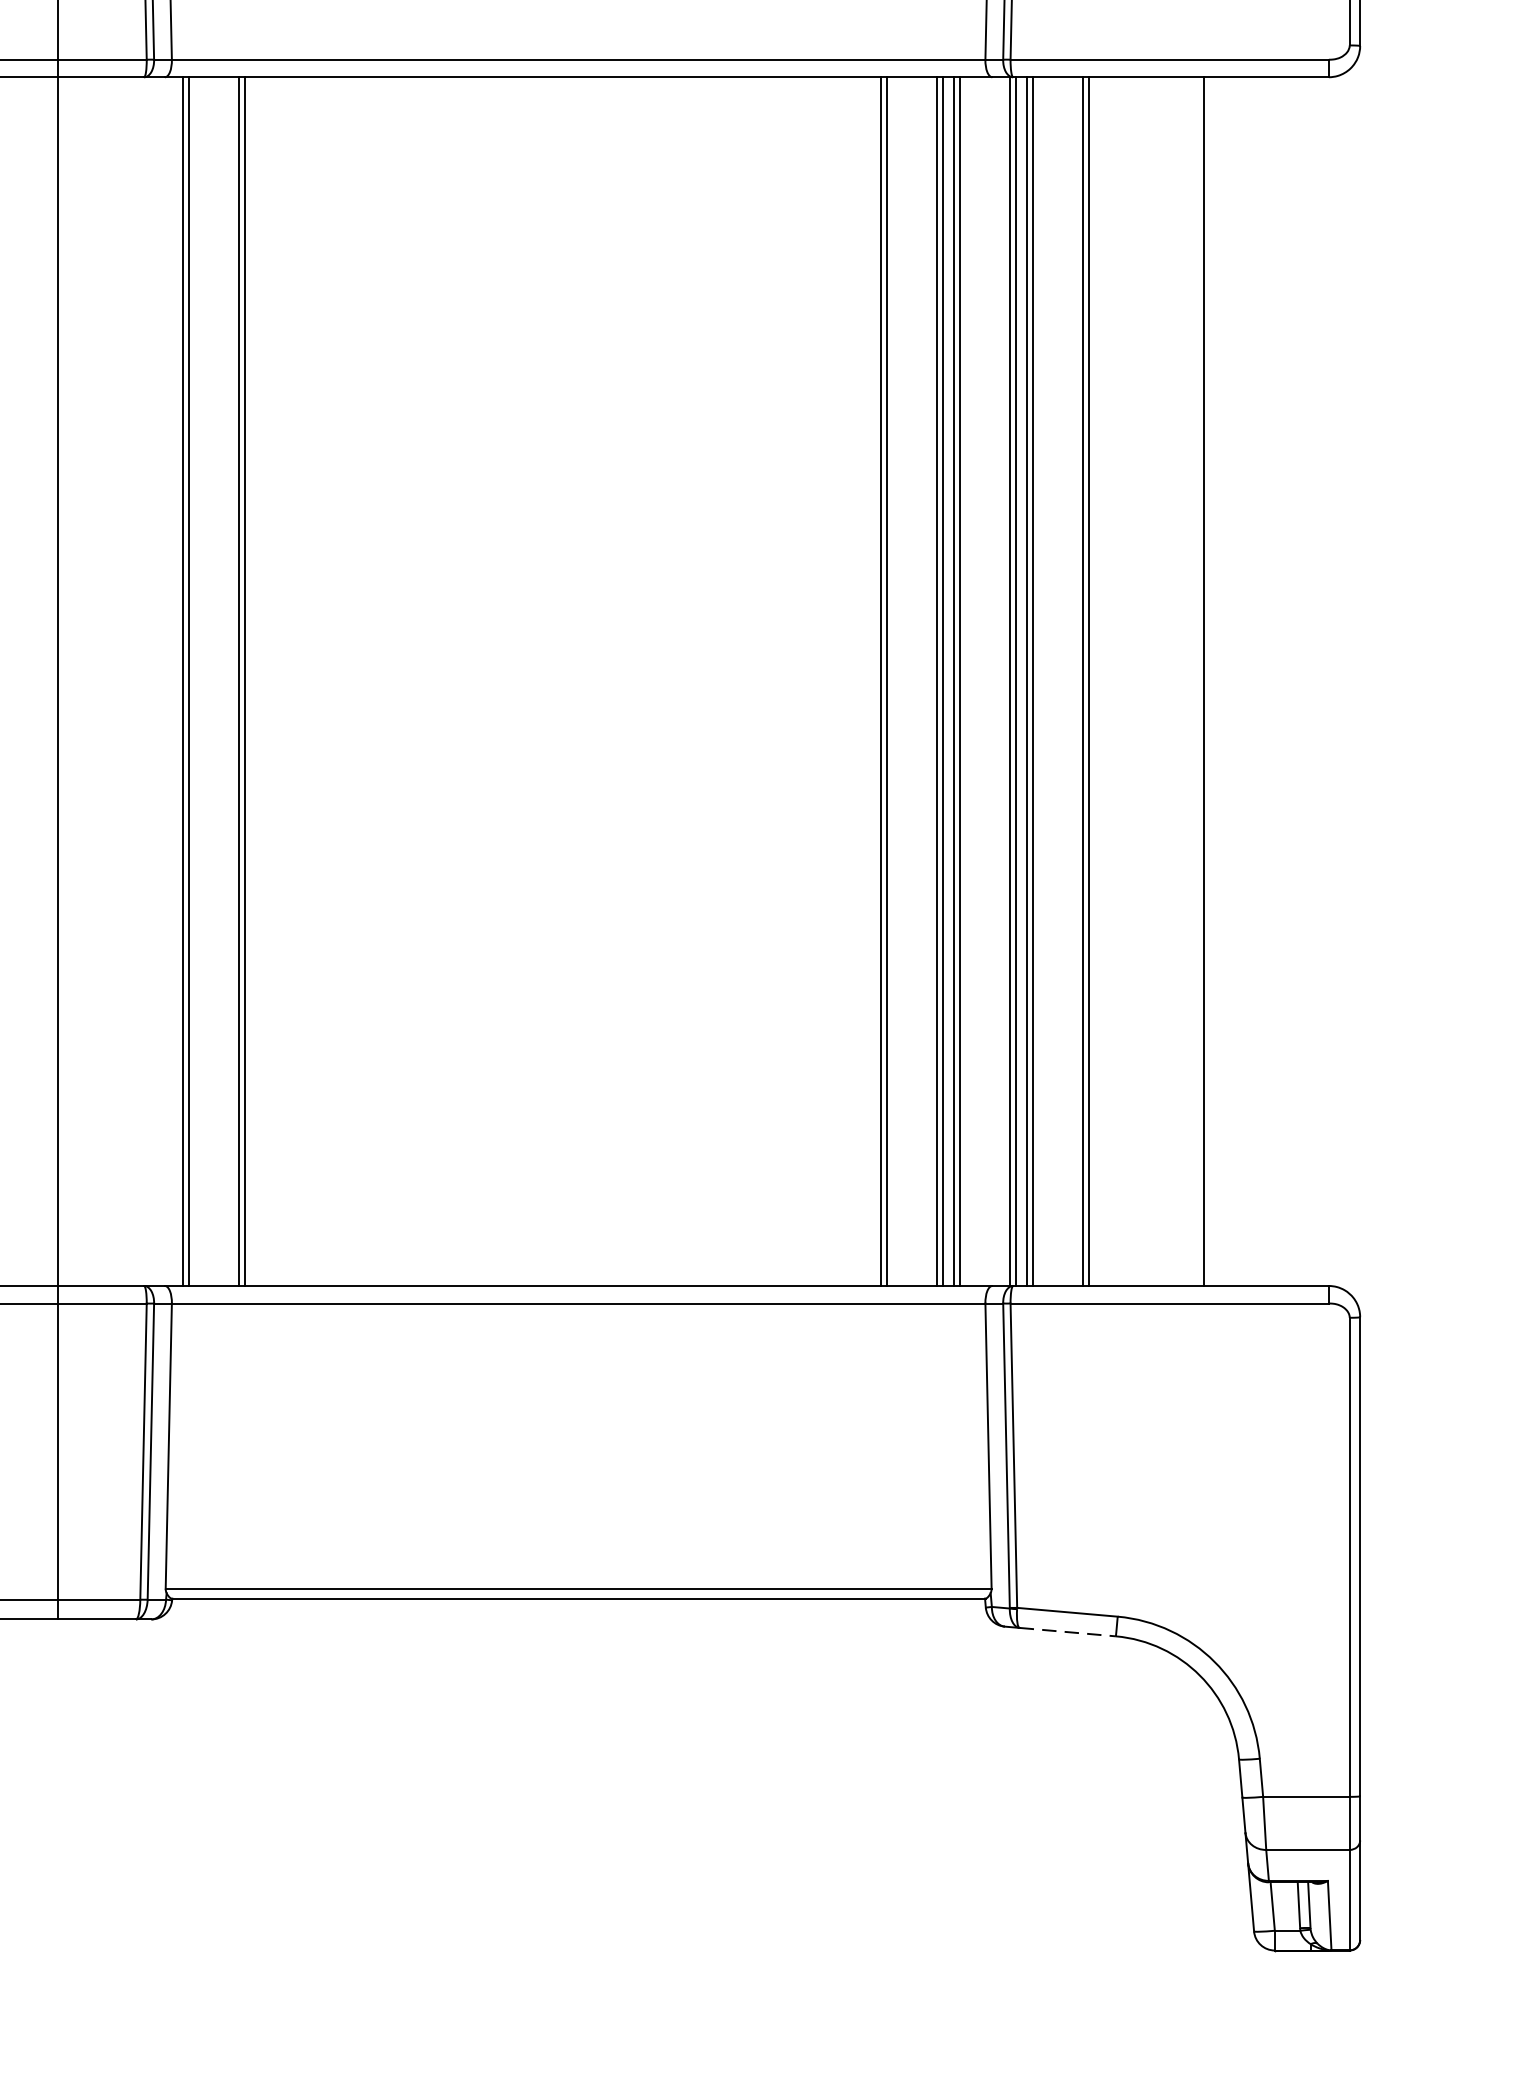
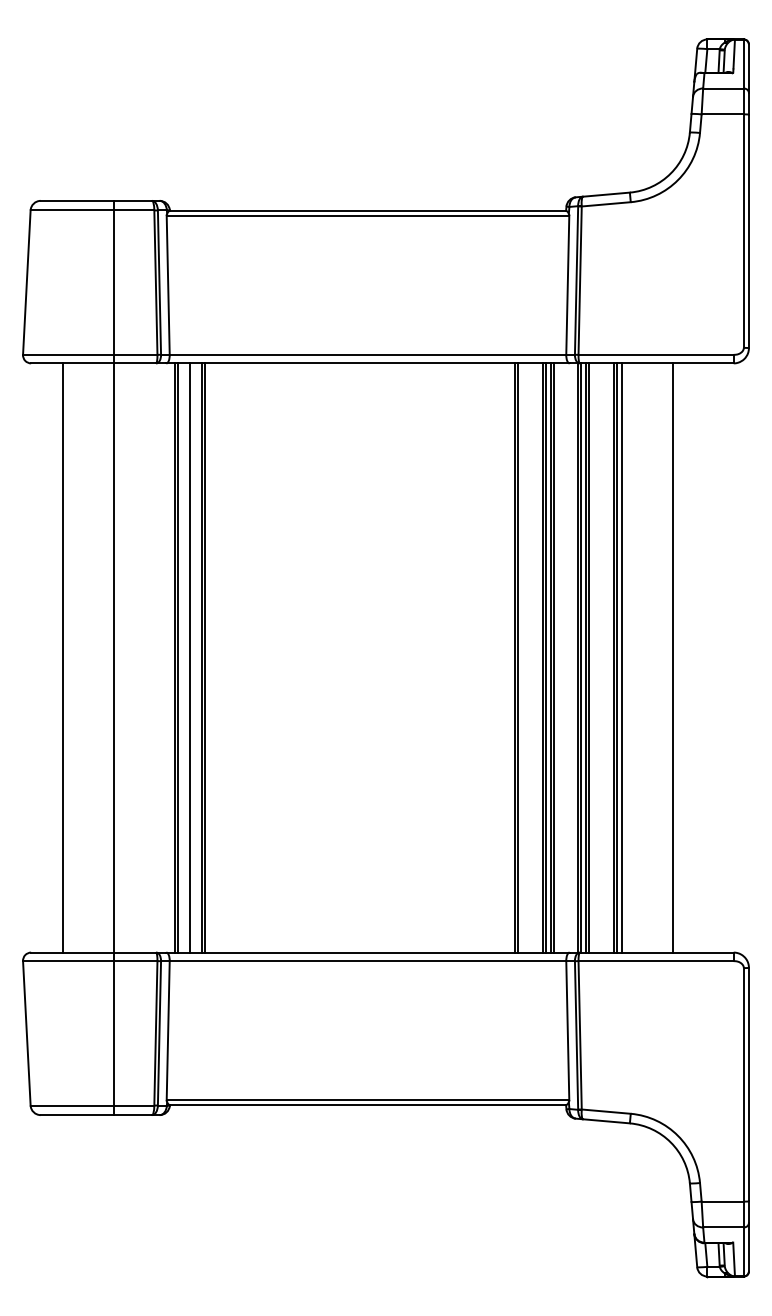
line: (214, 680) -> (190, 657), added
line: (1098, 680) -> (621, 657), added
line: (1067, 1632) -> (606, 1121), dashed -> solid

